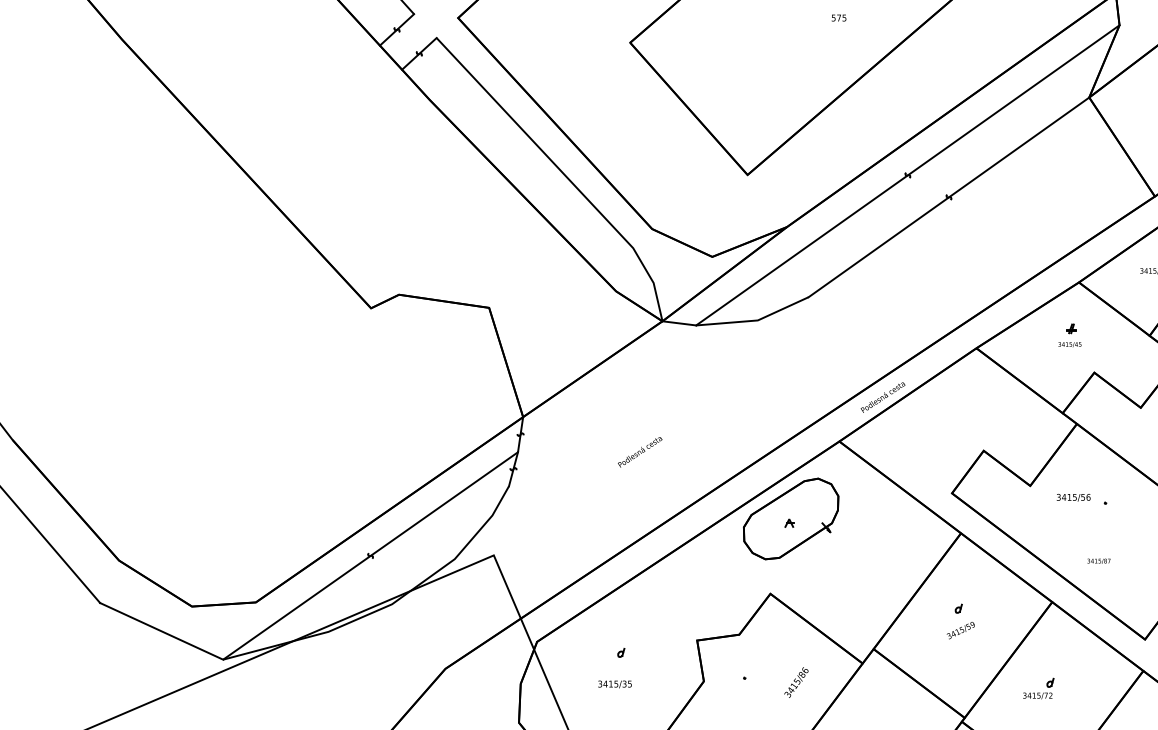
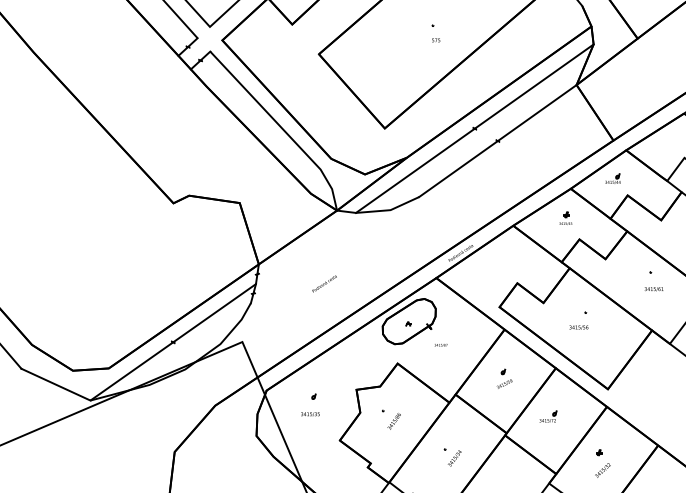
text: (1072, 497) -> (578, 327), moved
text: (1097, 561) -> (440, 345), moved
text: (795, 682) -> (393, 421), moved

